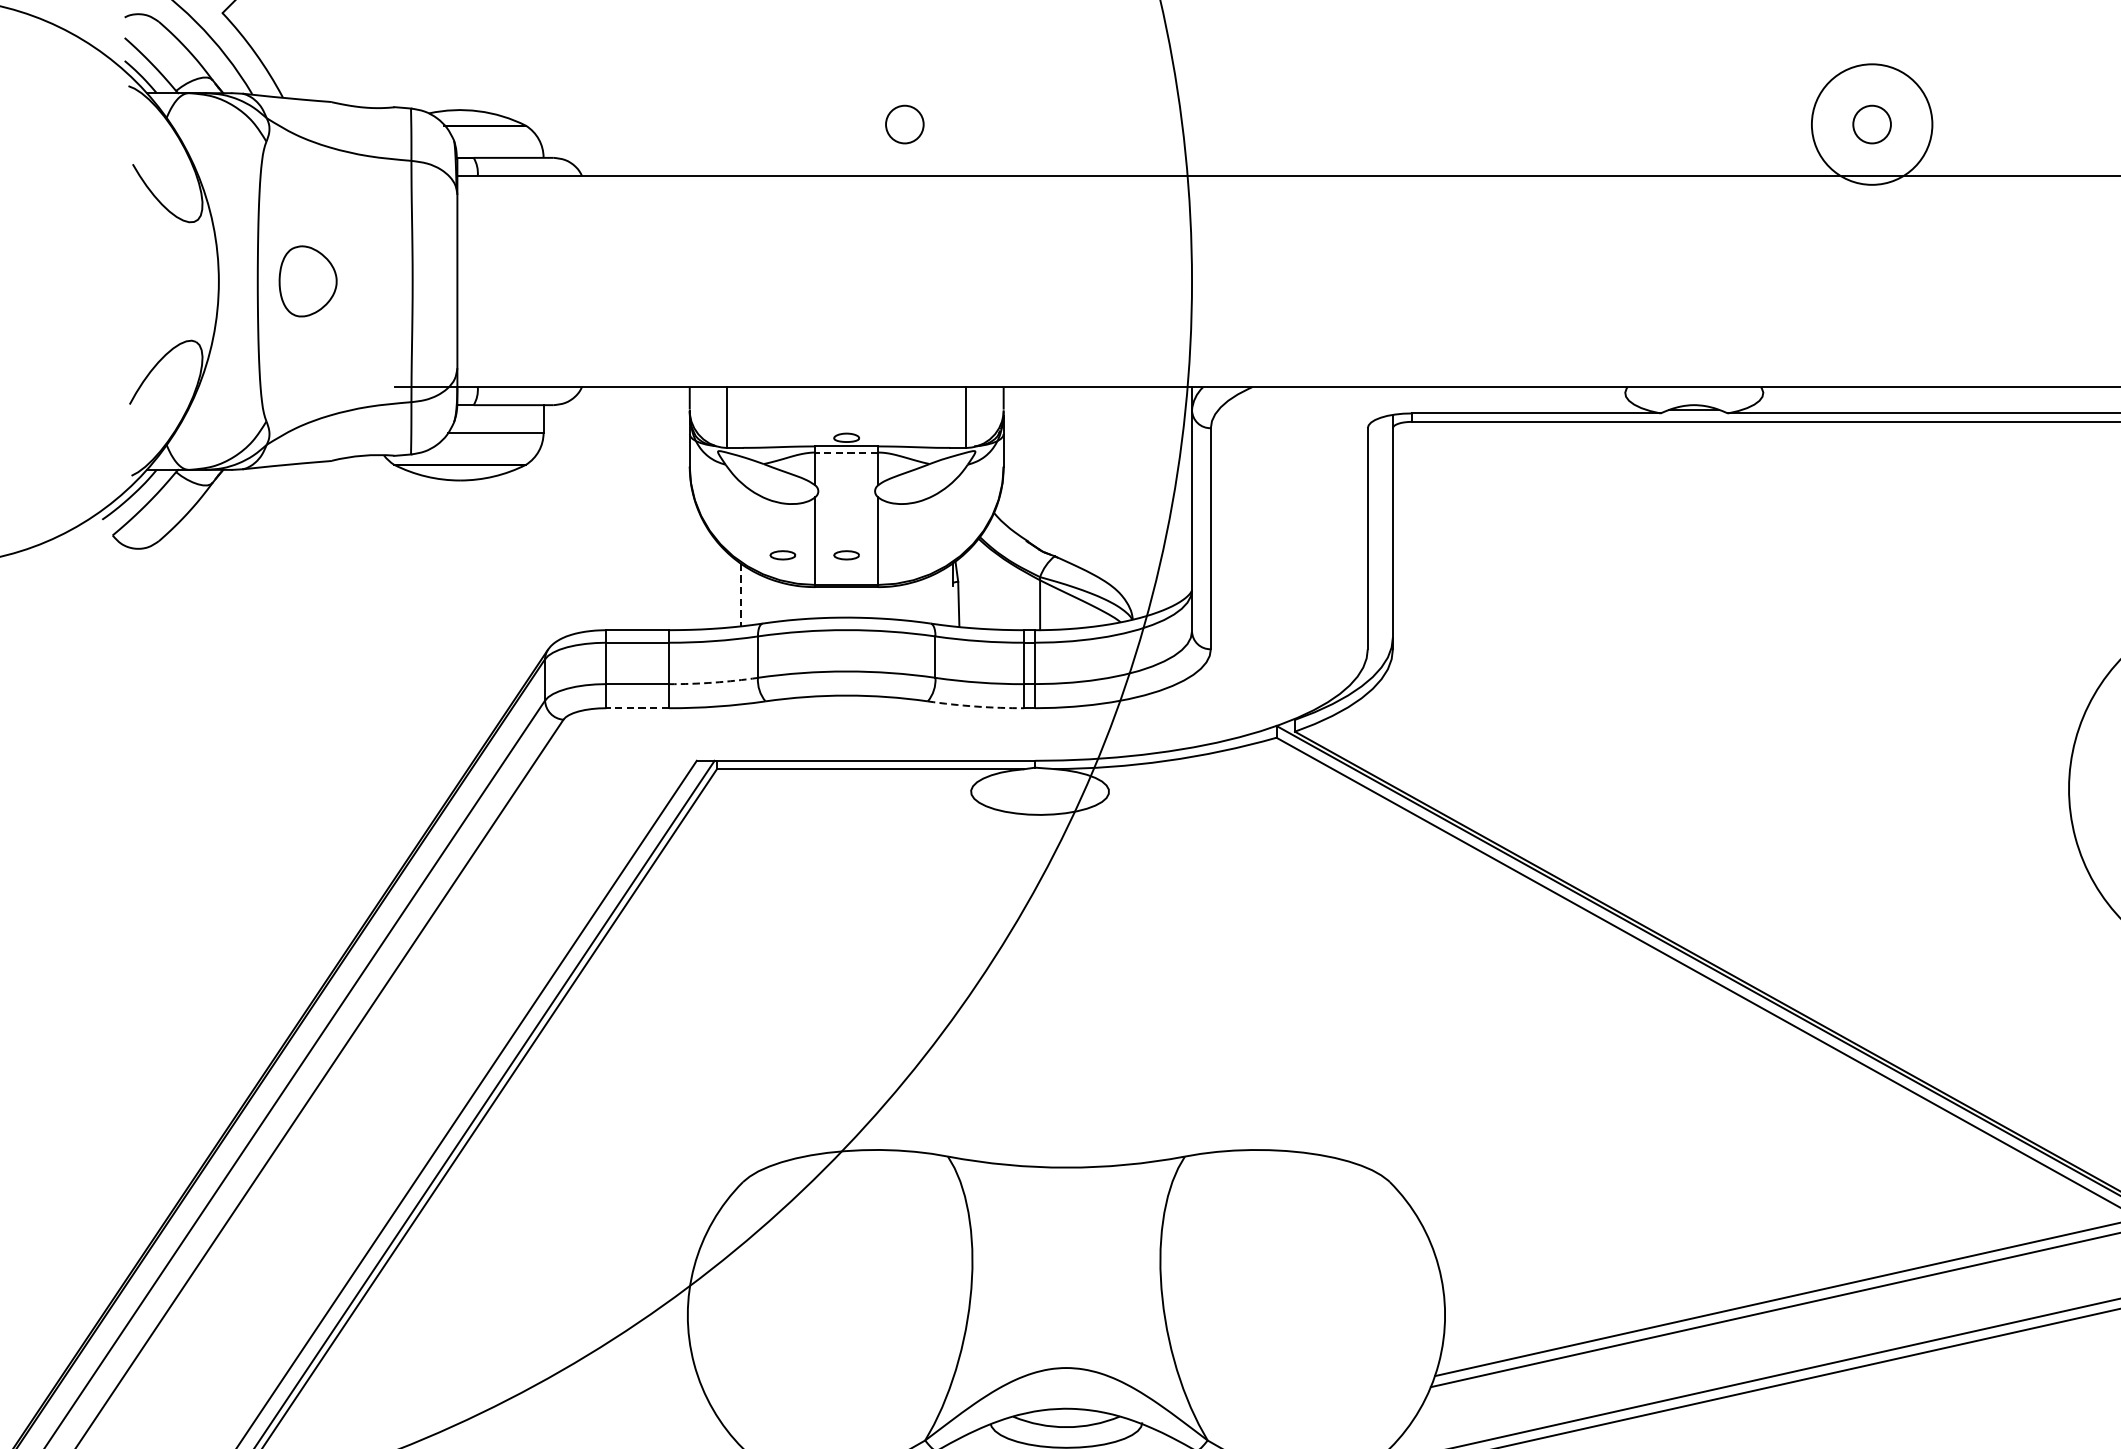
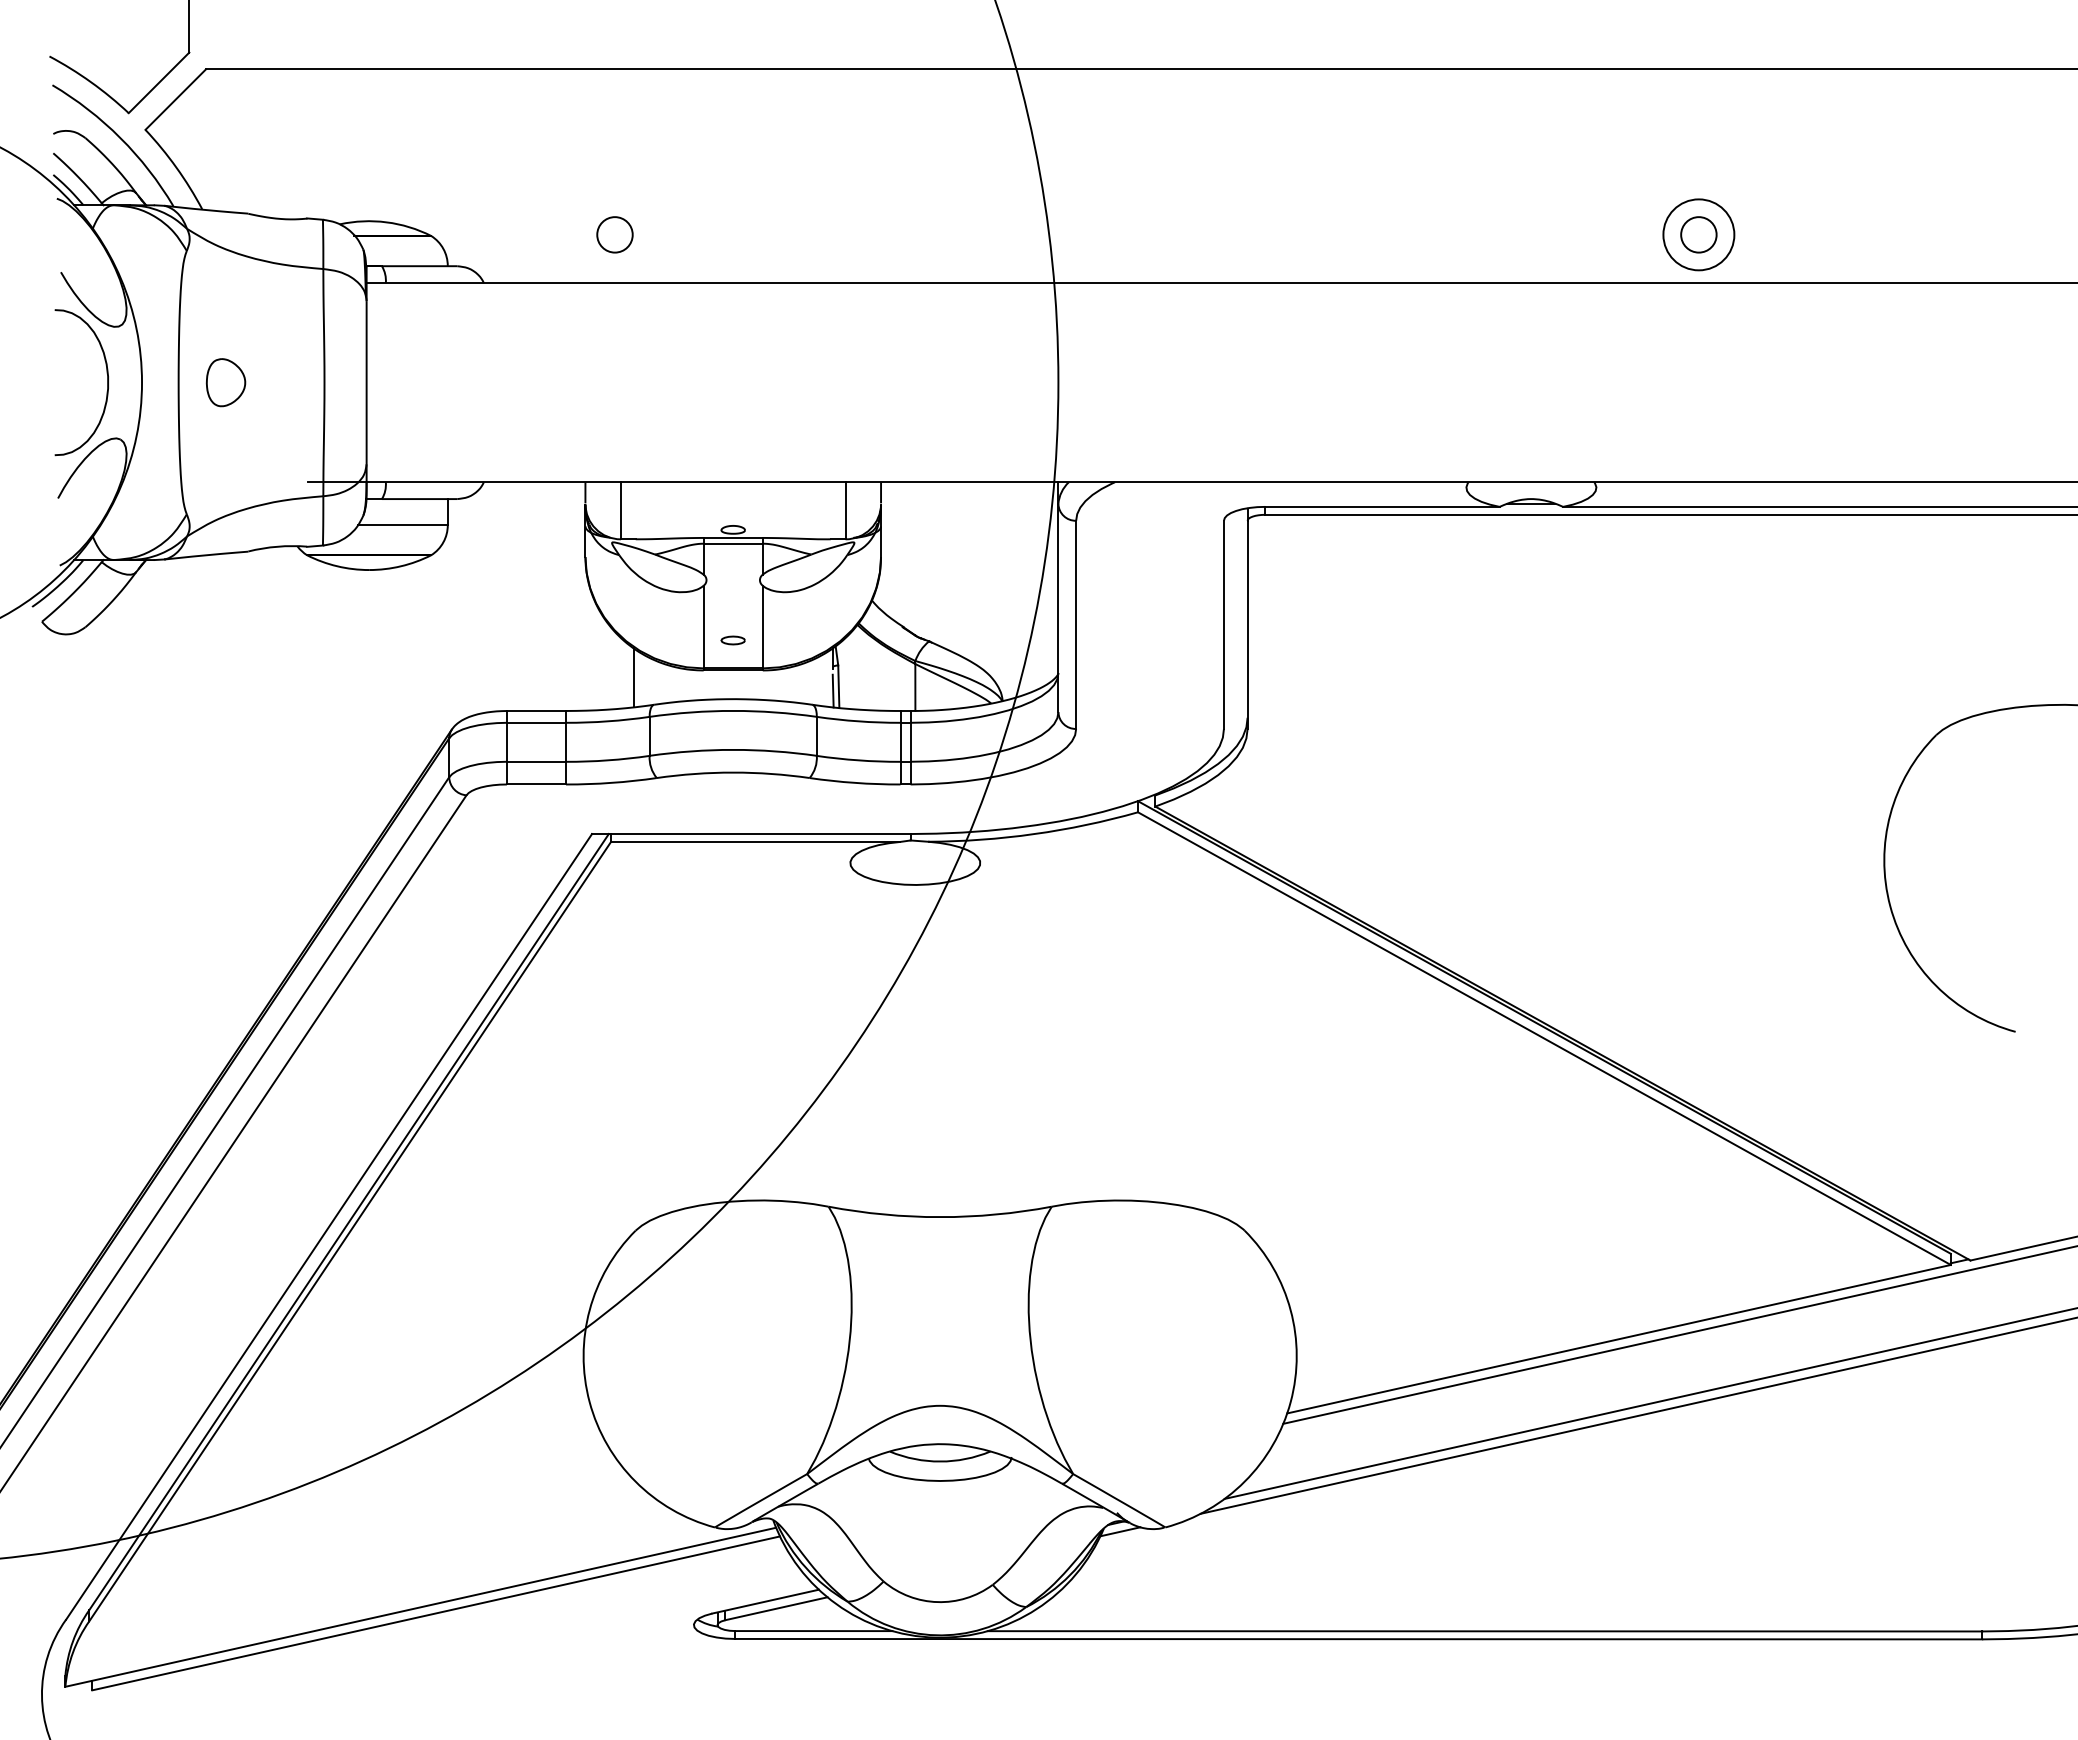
circle: (904, 124) -> (614, 234), moved
circle: (1871, 124) -> (1698, 234), size x0.62
curve: (182, 281) -> (107, 382), added
part: (307, 281) -> (225, 382), size x0.71
line: (846, 452) -> (733, 543), dashed -> solid
part: (782, 555) -> (672, 640), removed
line: (740, 594) -> (633, 677), dashed -> solid
line: (952, 608) -> (832, 690), added
arc: (713, 682) -> (607, 760), dashed -> solid
arc: (975, 706) -> (854, 782), dashed -> solid
line: (637, 708) -> (536, 784), dashed -> solid

